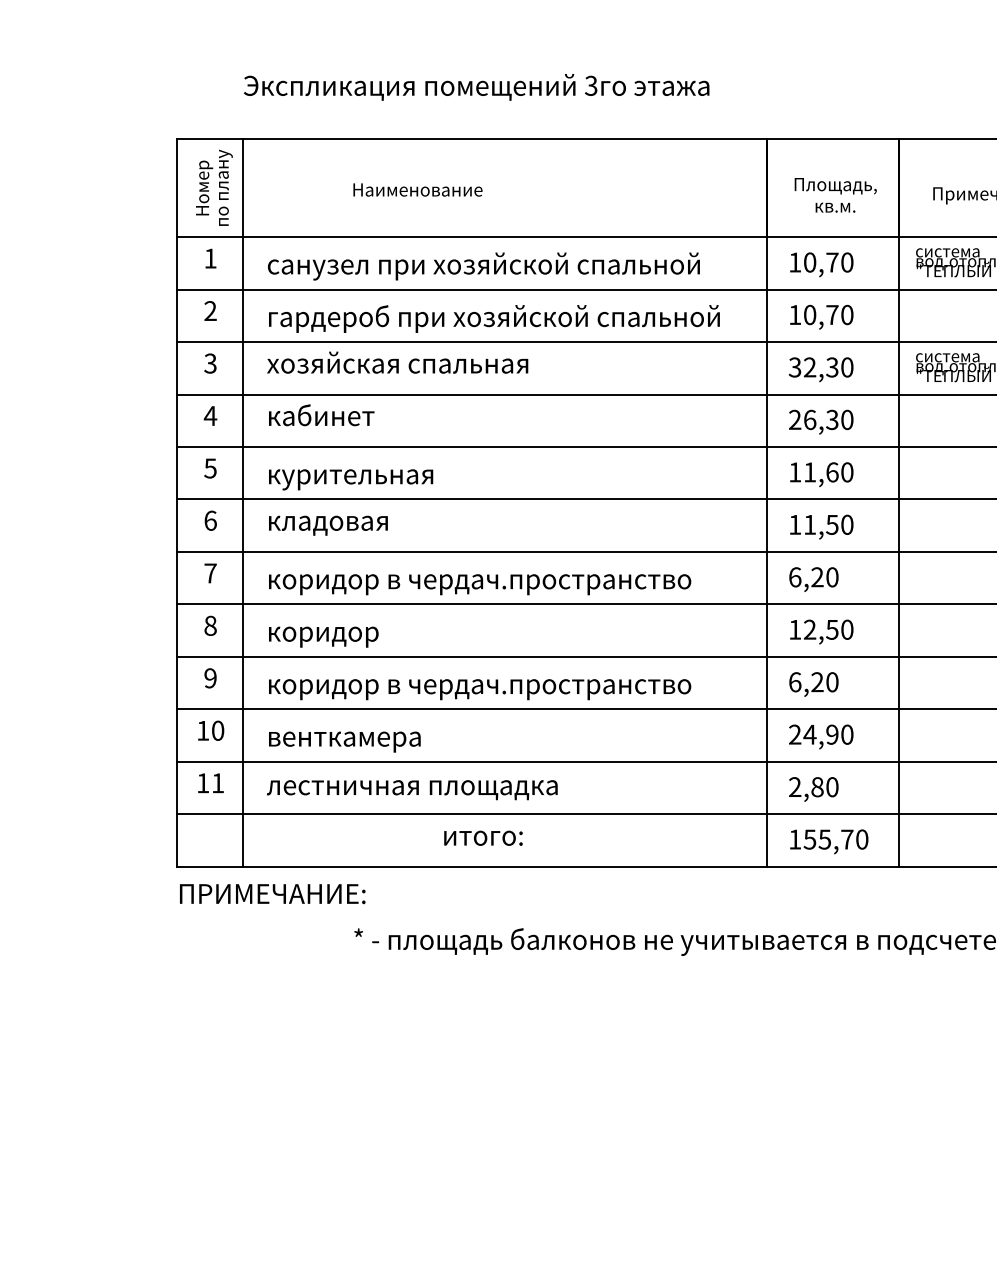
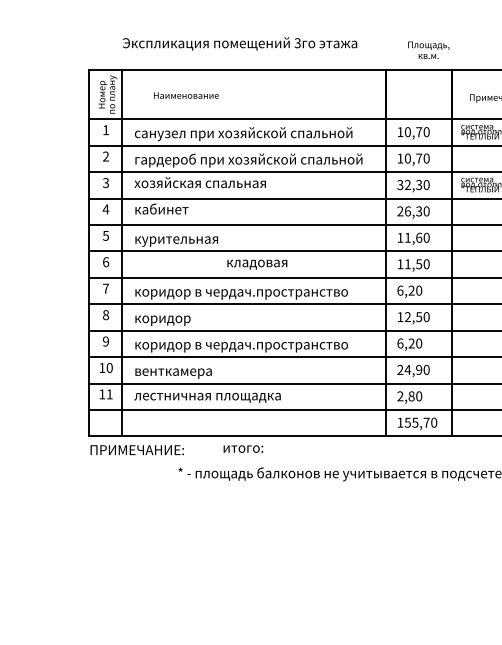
text: (418, 189) -> (186, 95), moved
text: (835, 193) -> (428, 49), moved
text: (328, 525) -> (257, 264), moved
text: (483, 837) -> (243, 448), moved

